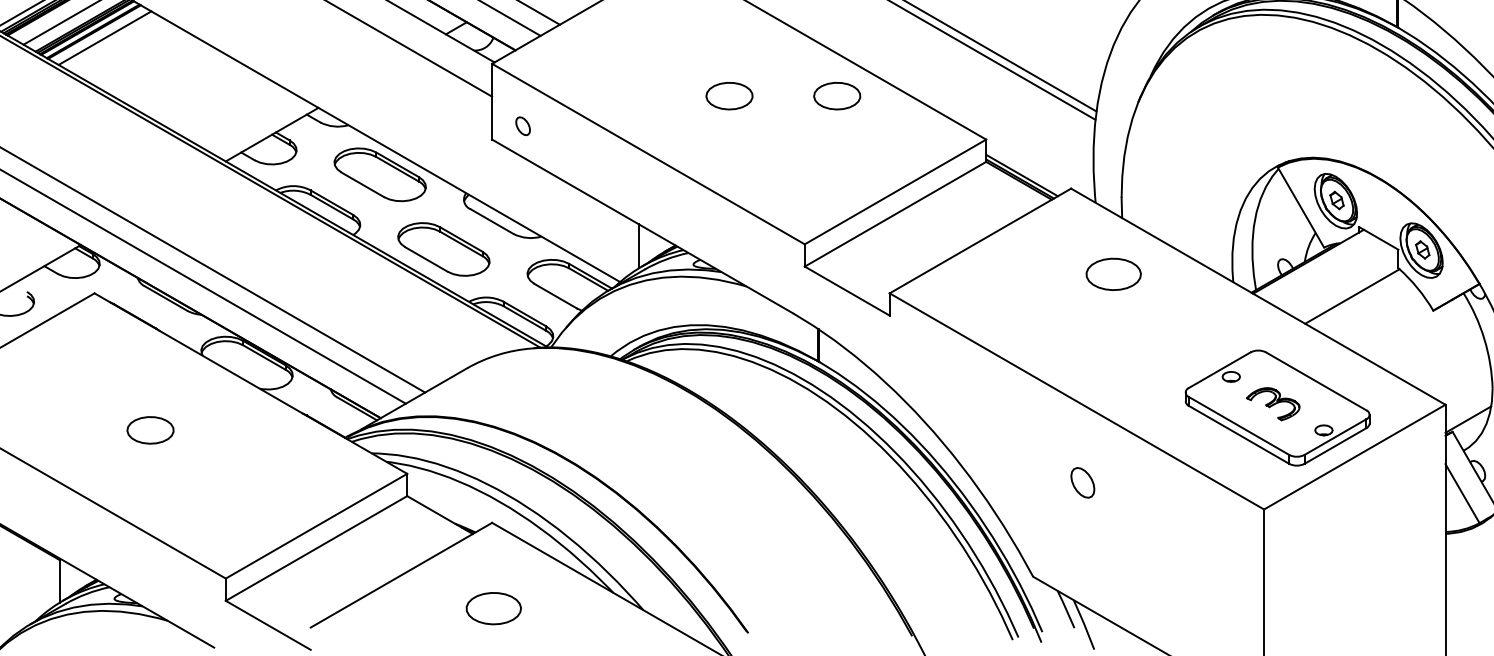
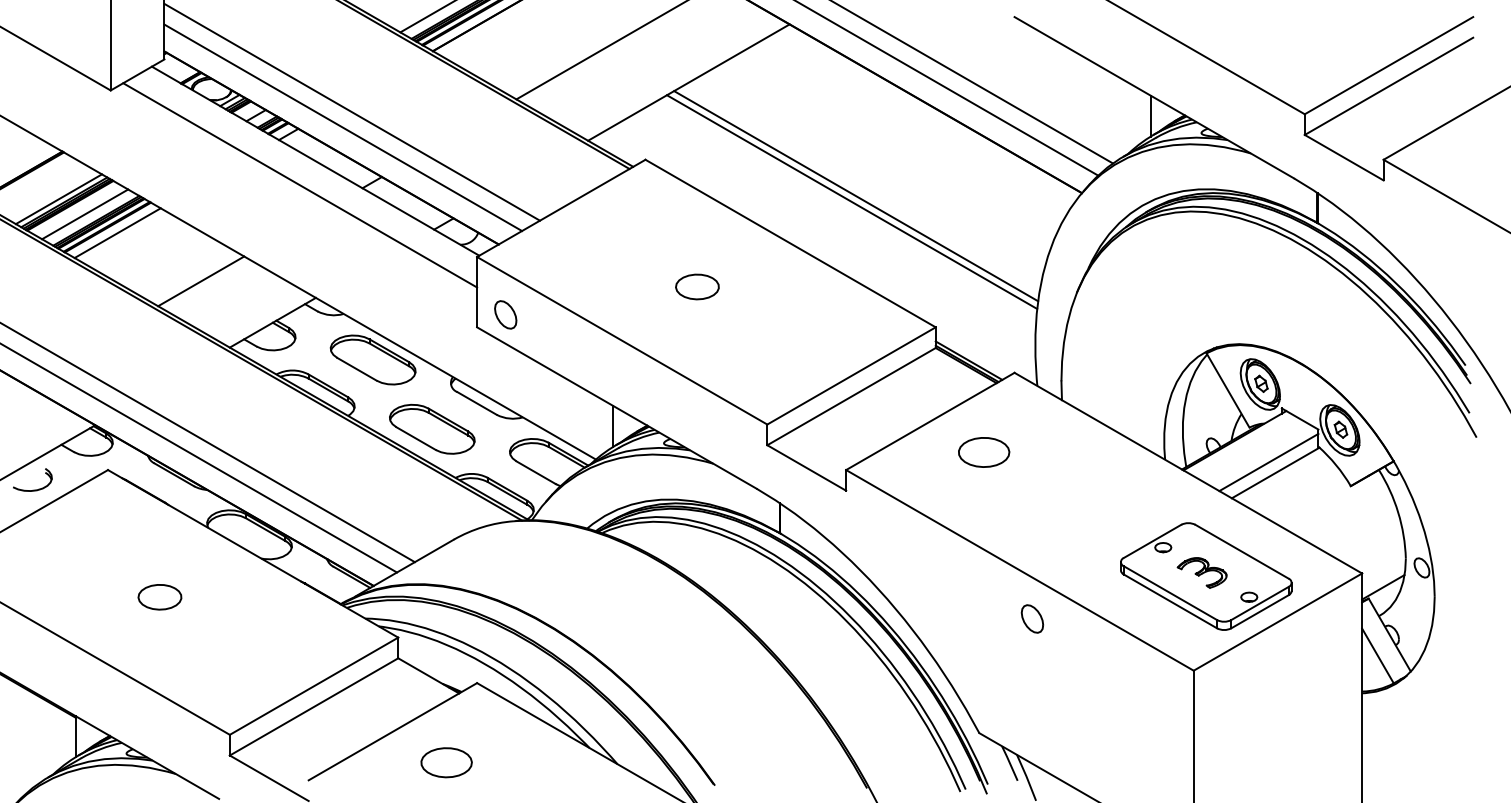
line: (195, 90) -> (201, 281), added
part: (837, 95) -> (797, 286), removed
part: (522, 125) -> (505, 314), size x1.67
part: (1114, 274) -> (984, 452), moved
line: (1344, 285) -> (1268, 462), added
part: (1081, 482) -> (1031, 618), moved
part: (493, 608) -> (446, 762), moved

